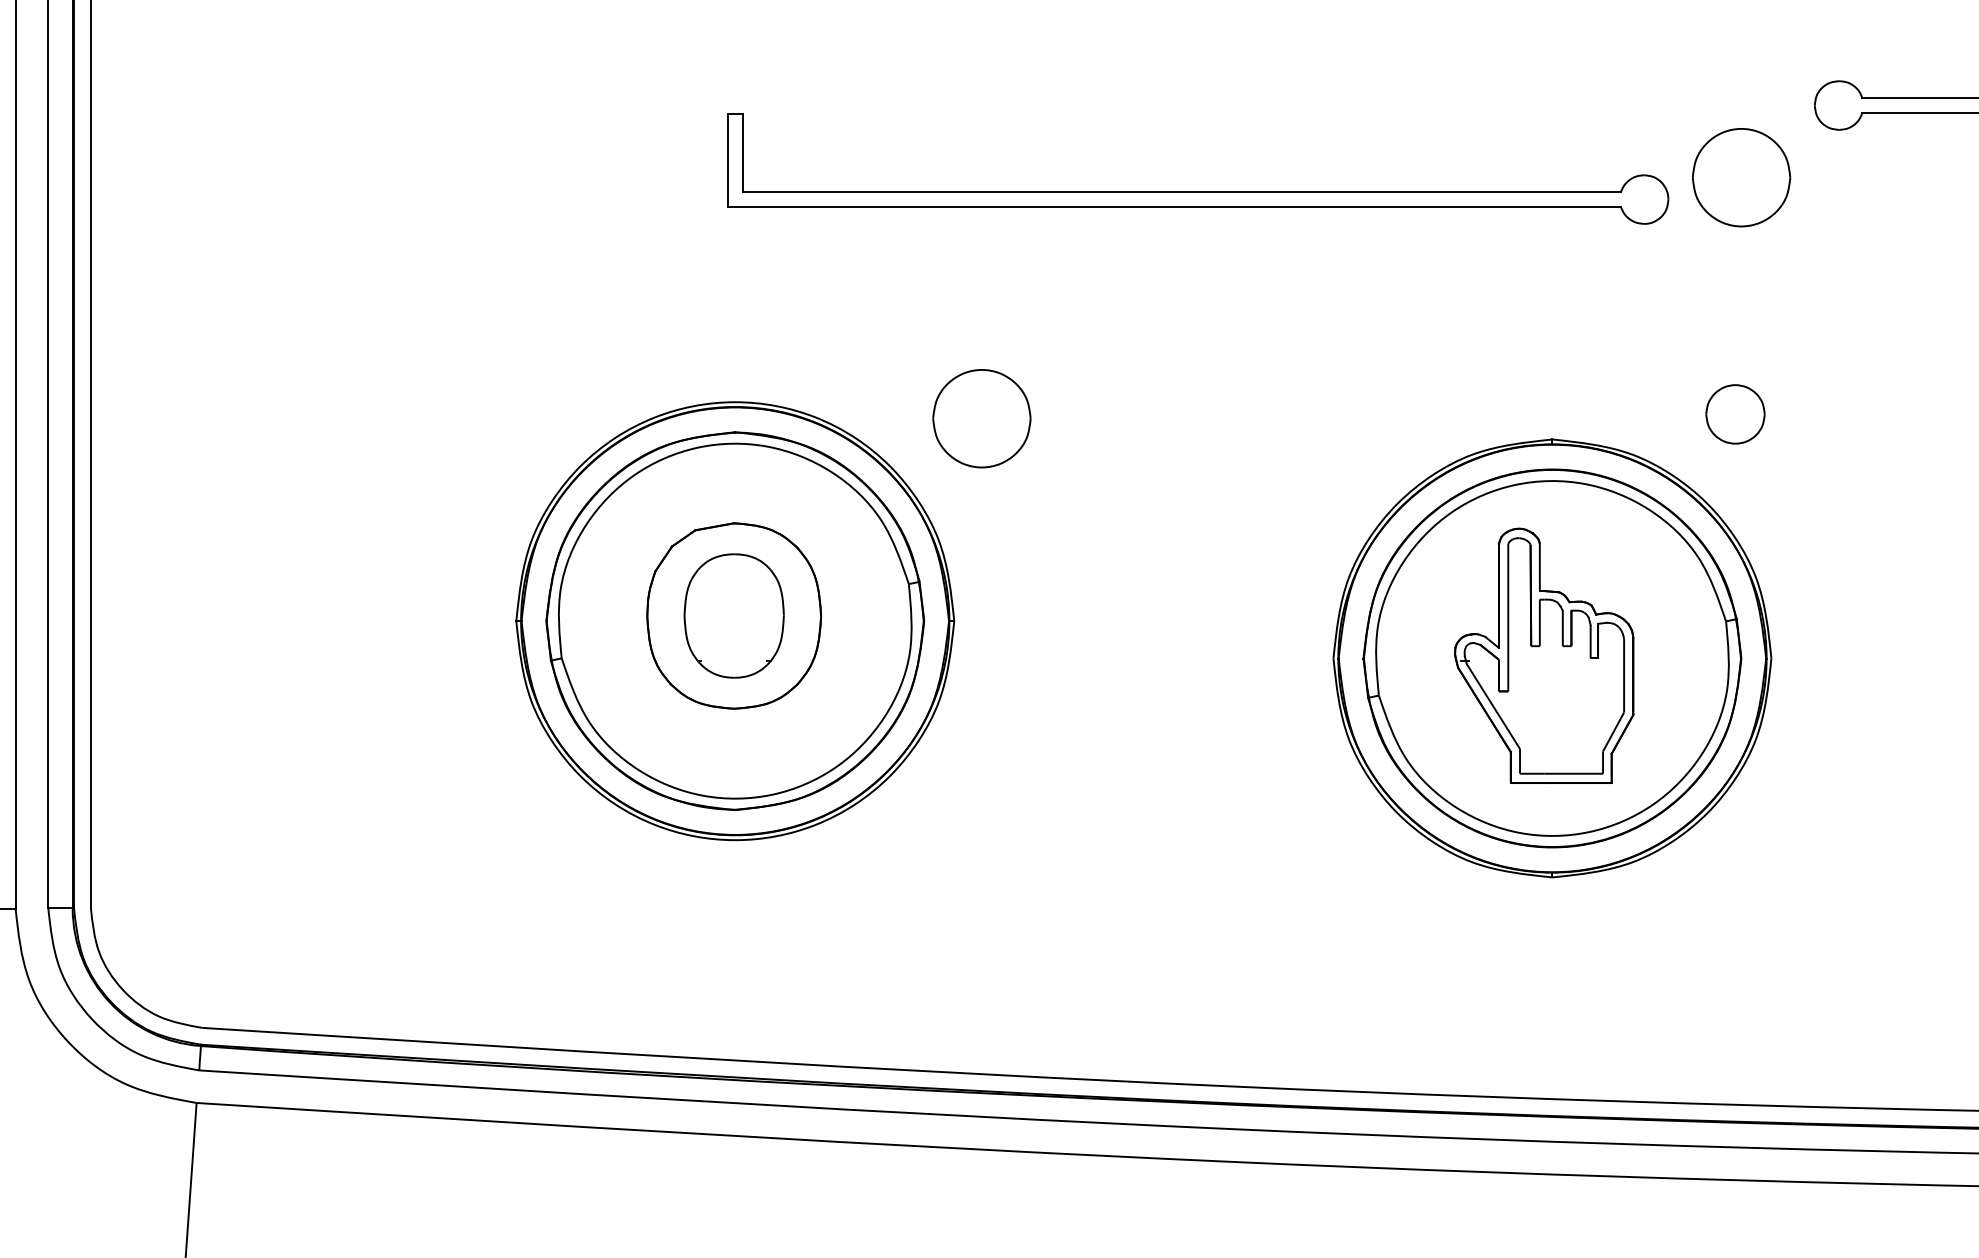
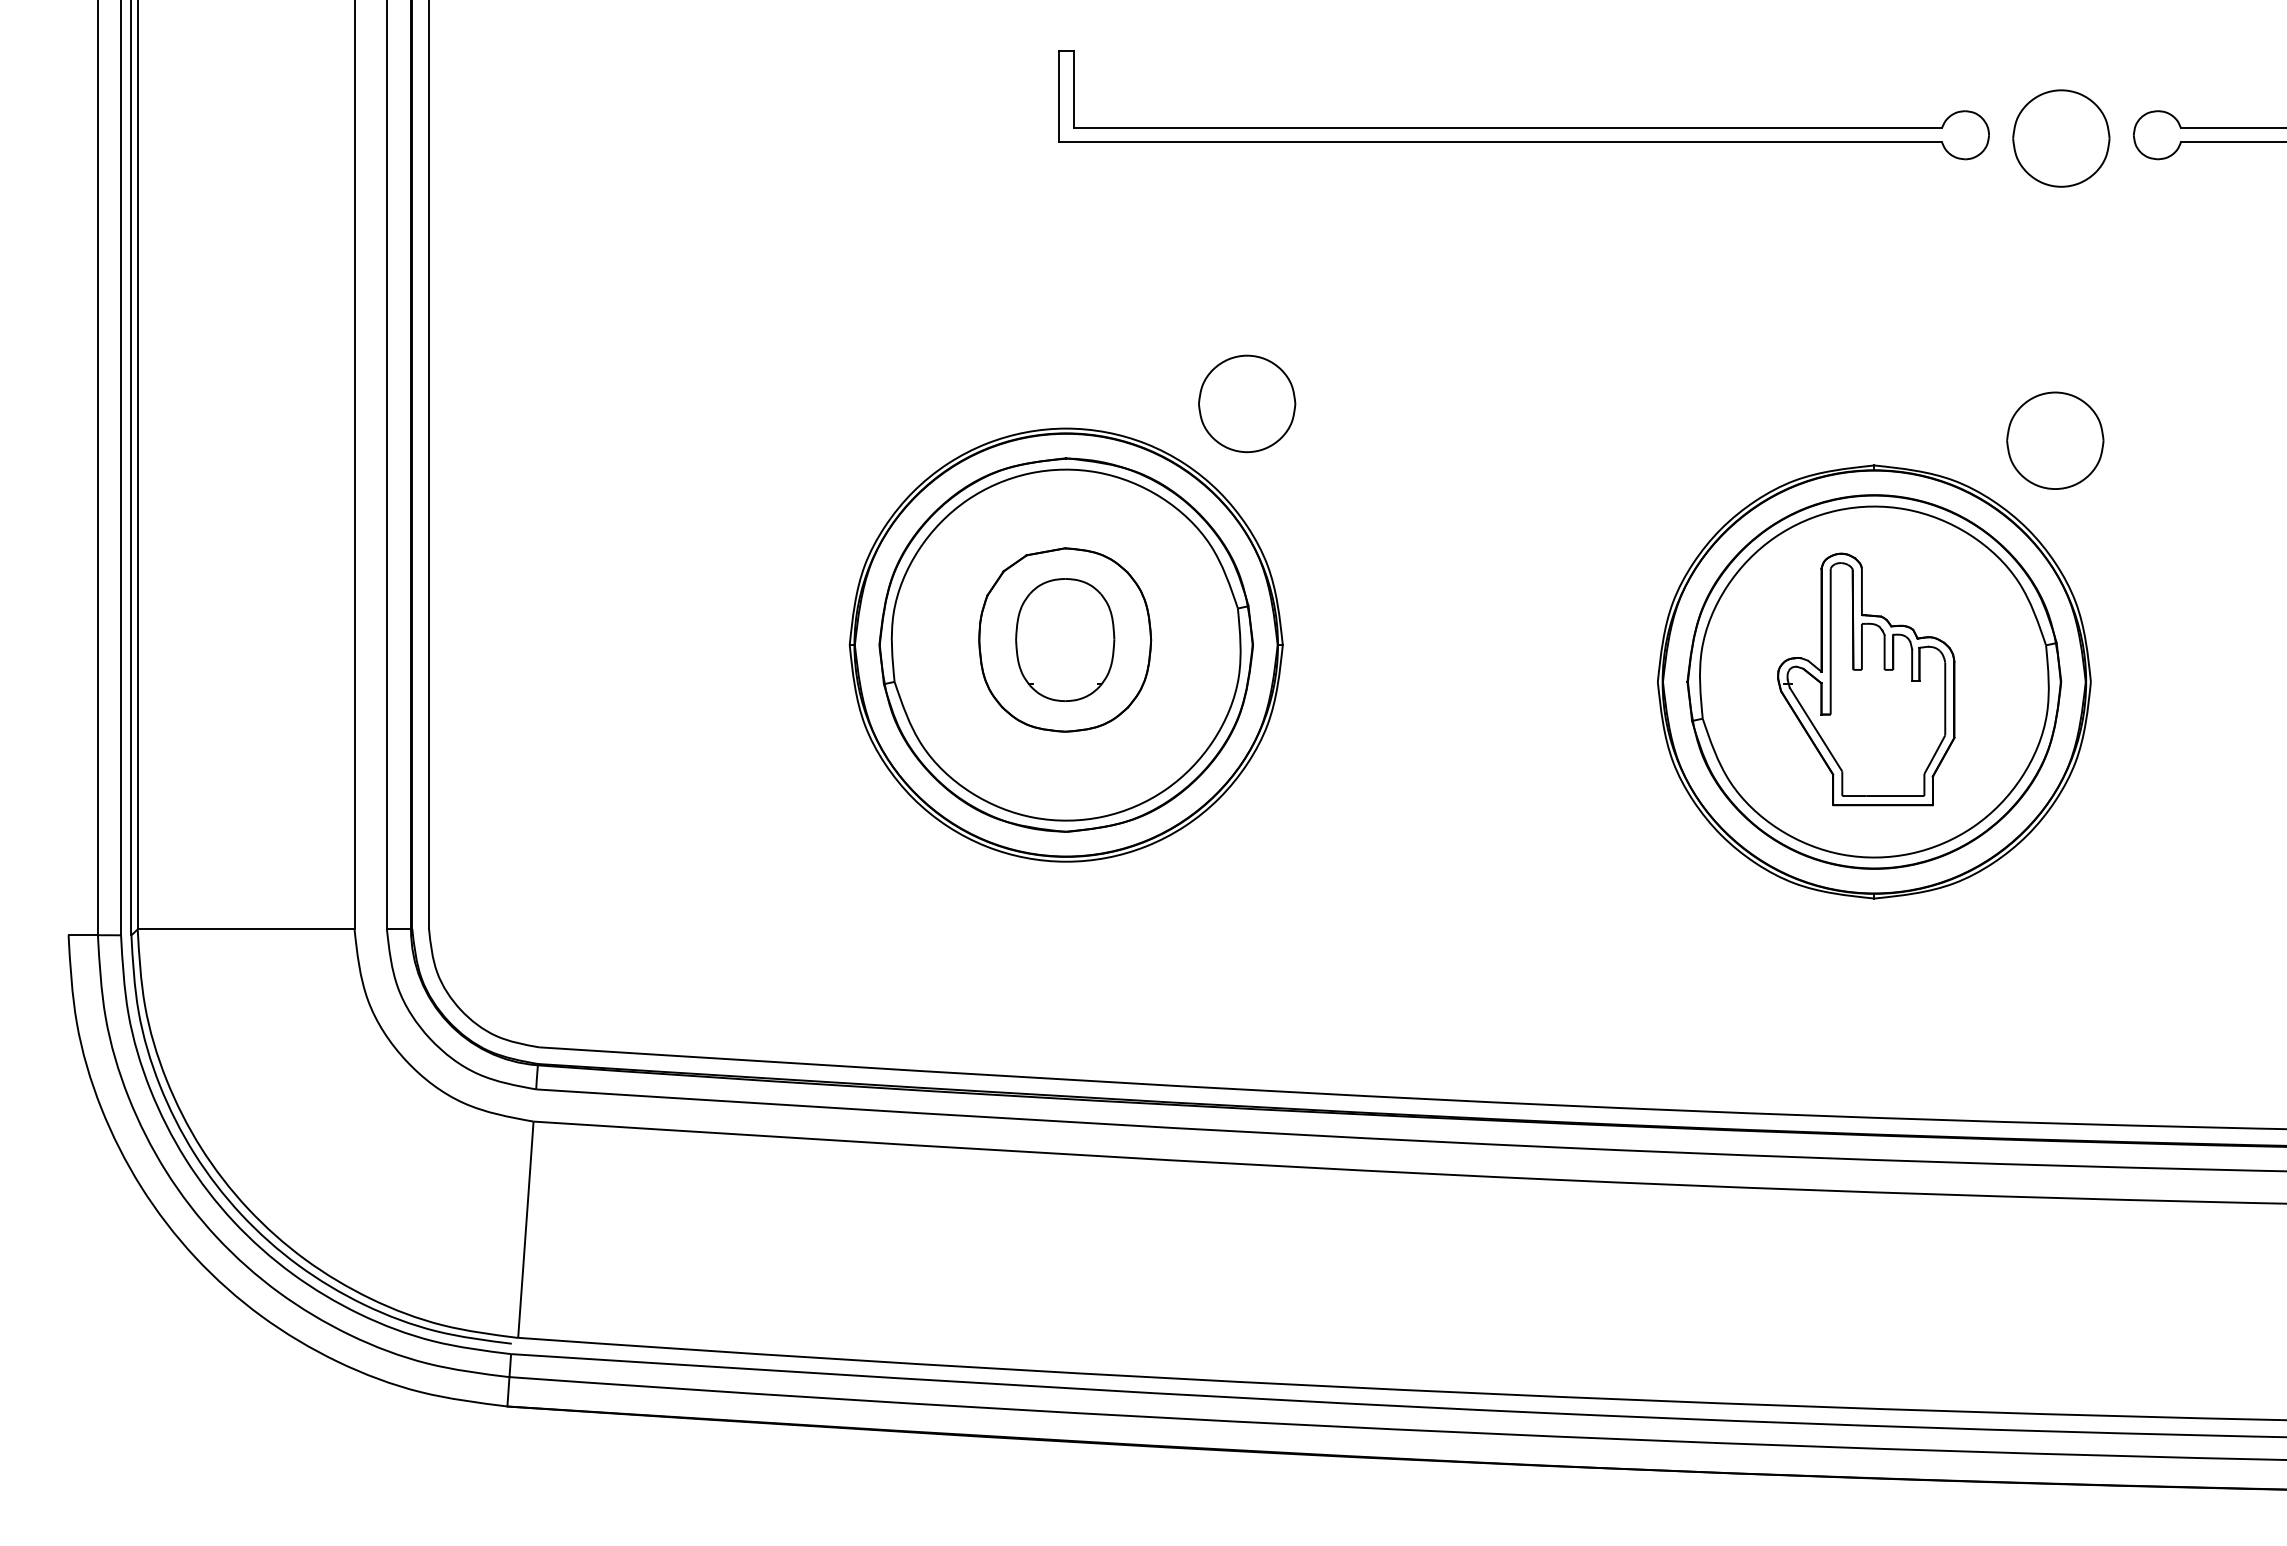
part: (1741, 177) -> (2061, 138), moved
part: (1197, 191) -> (1523, 127), moved
part: (1735, 414) -> (2055, 440), size x1.67
part: (982, 418) -> (1247, 403), moved

